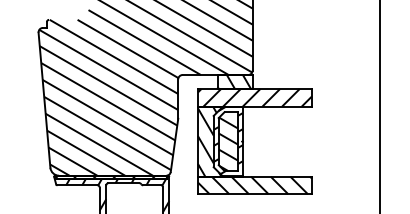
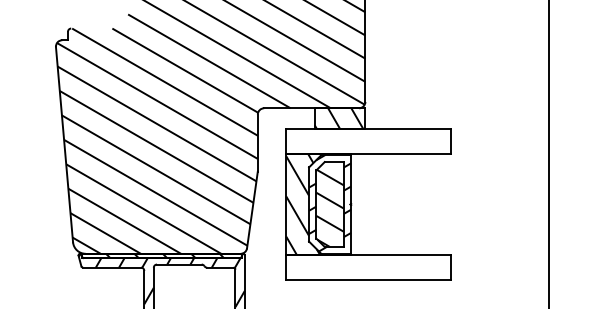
hatch: (254, 97) -> (368, 140), removed
hatch: (254, 185) -> (368, 267), removed

